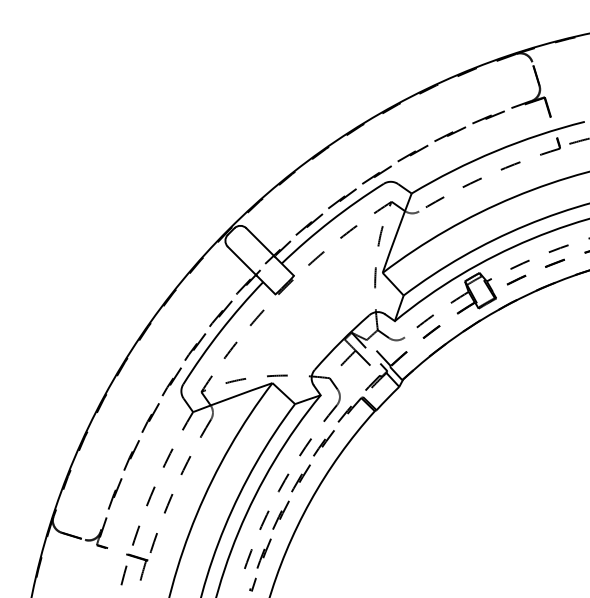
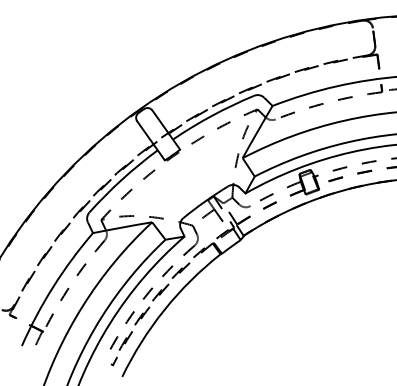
arc: (150, 496) -> (52, 287), dashed -> solid

